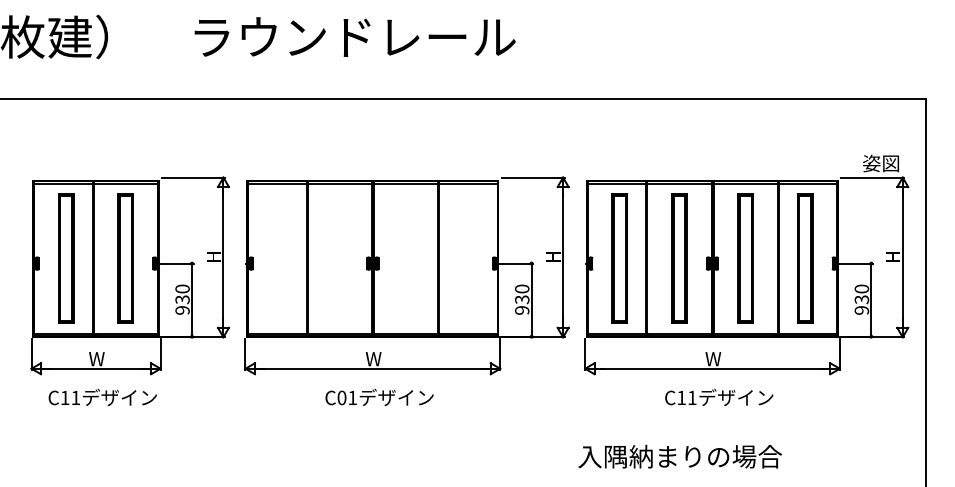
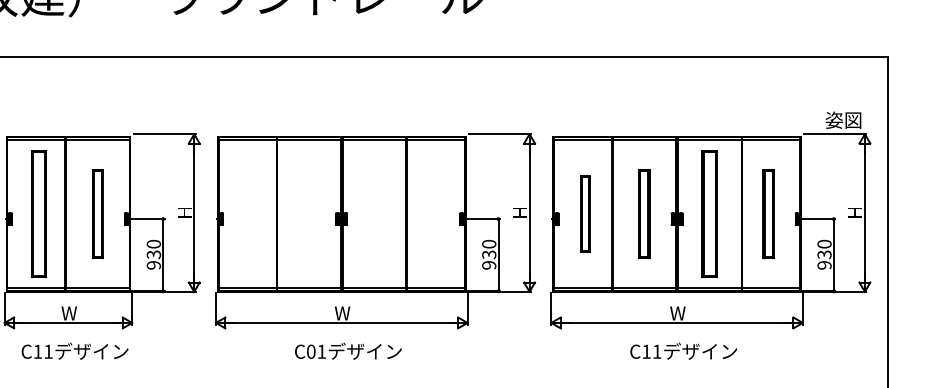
part: (125, 258) -> (97, 214), size x0.7
part: (619, 258) -> (585, 214), size x0.6
part: (679, 258) -> (644, 214), size x0.7
part: (805, 258) -> (768, 214), size x0.7

